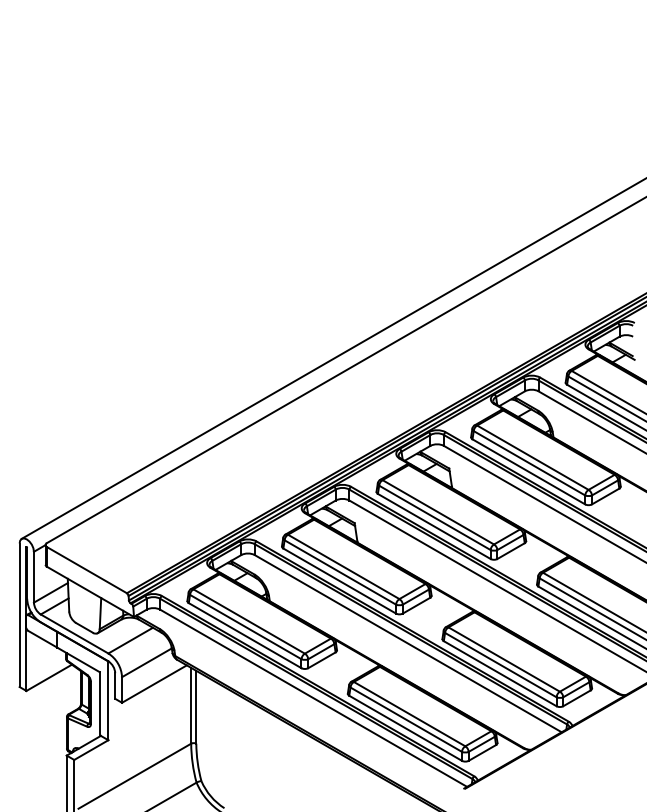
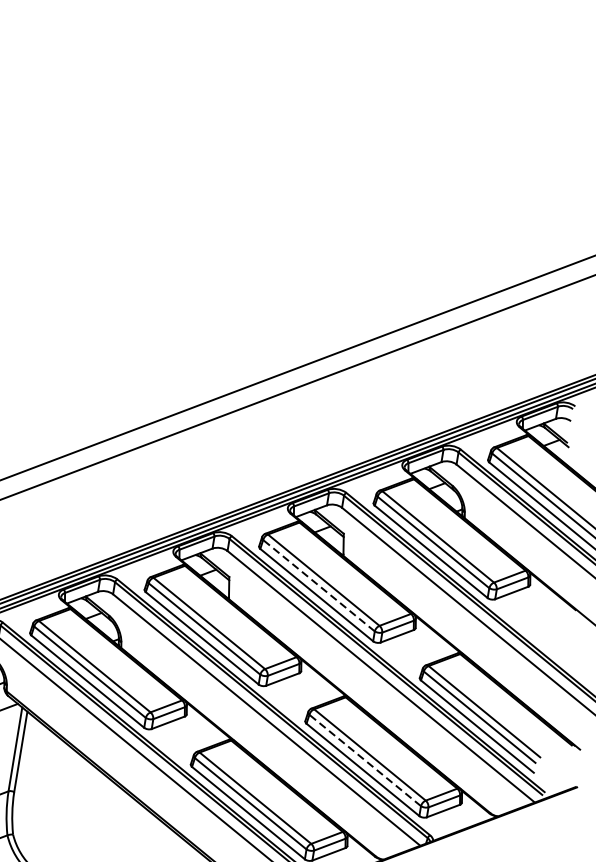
line: (434, 517) -> (318, 585), solid -> dashed
line: (500, 664) -> (364, 759), solid -> dashed

